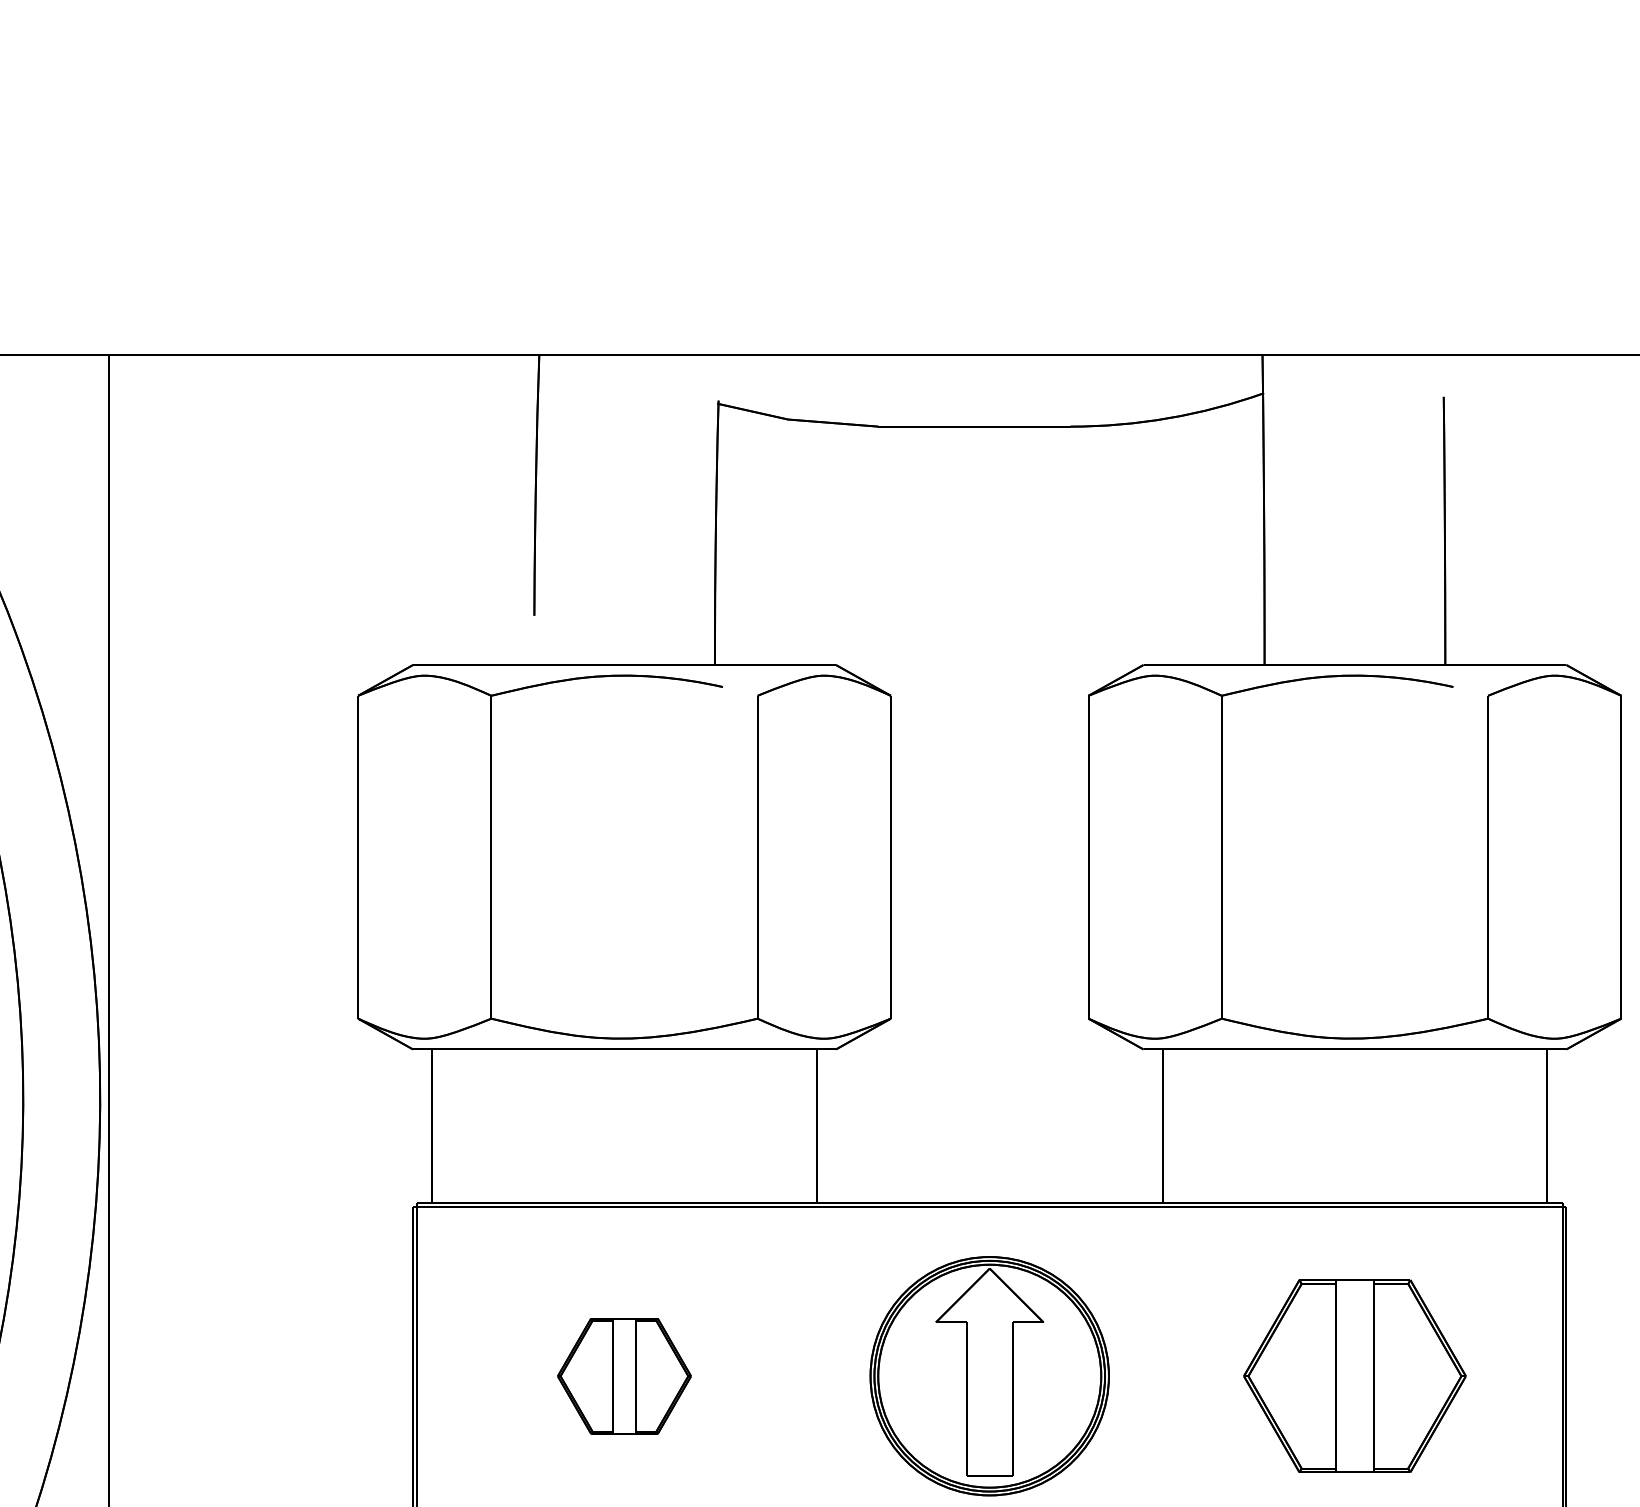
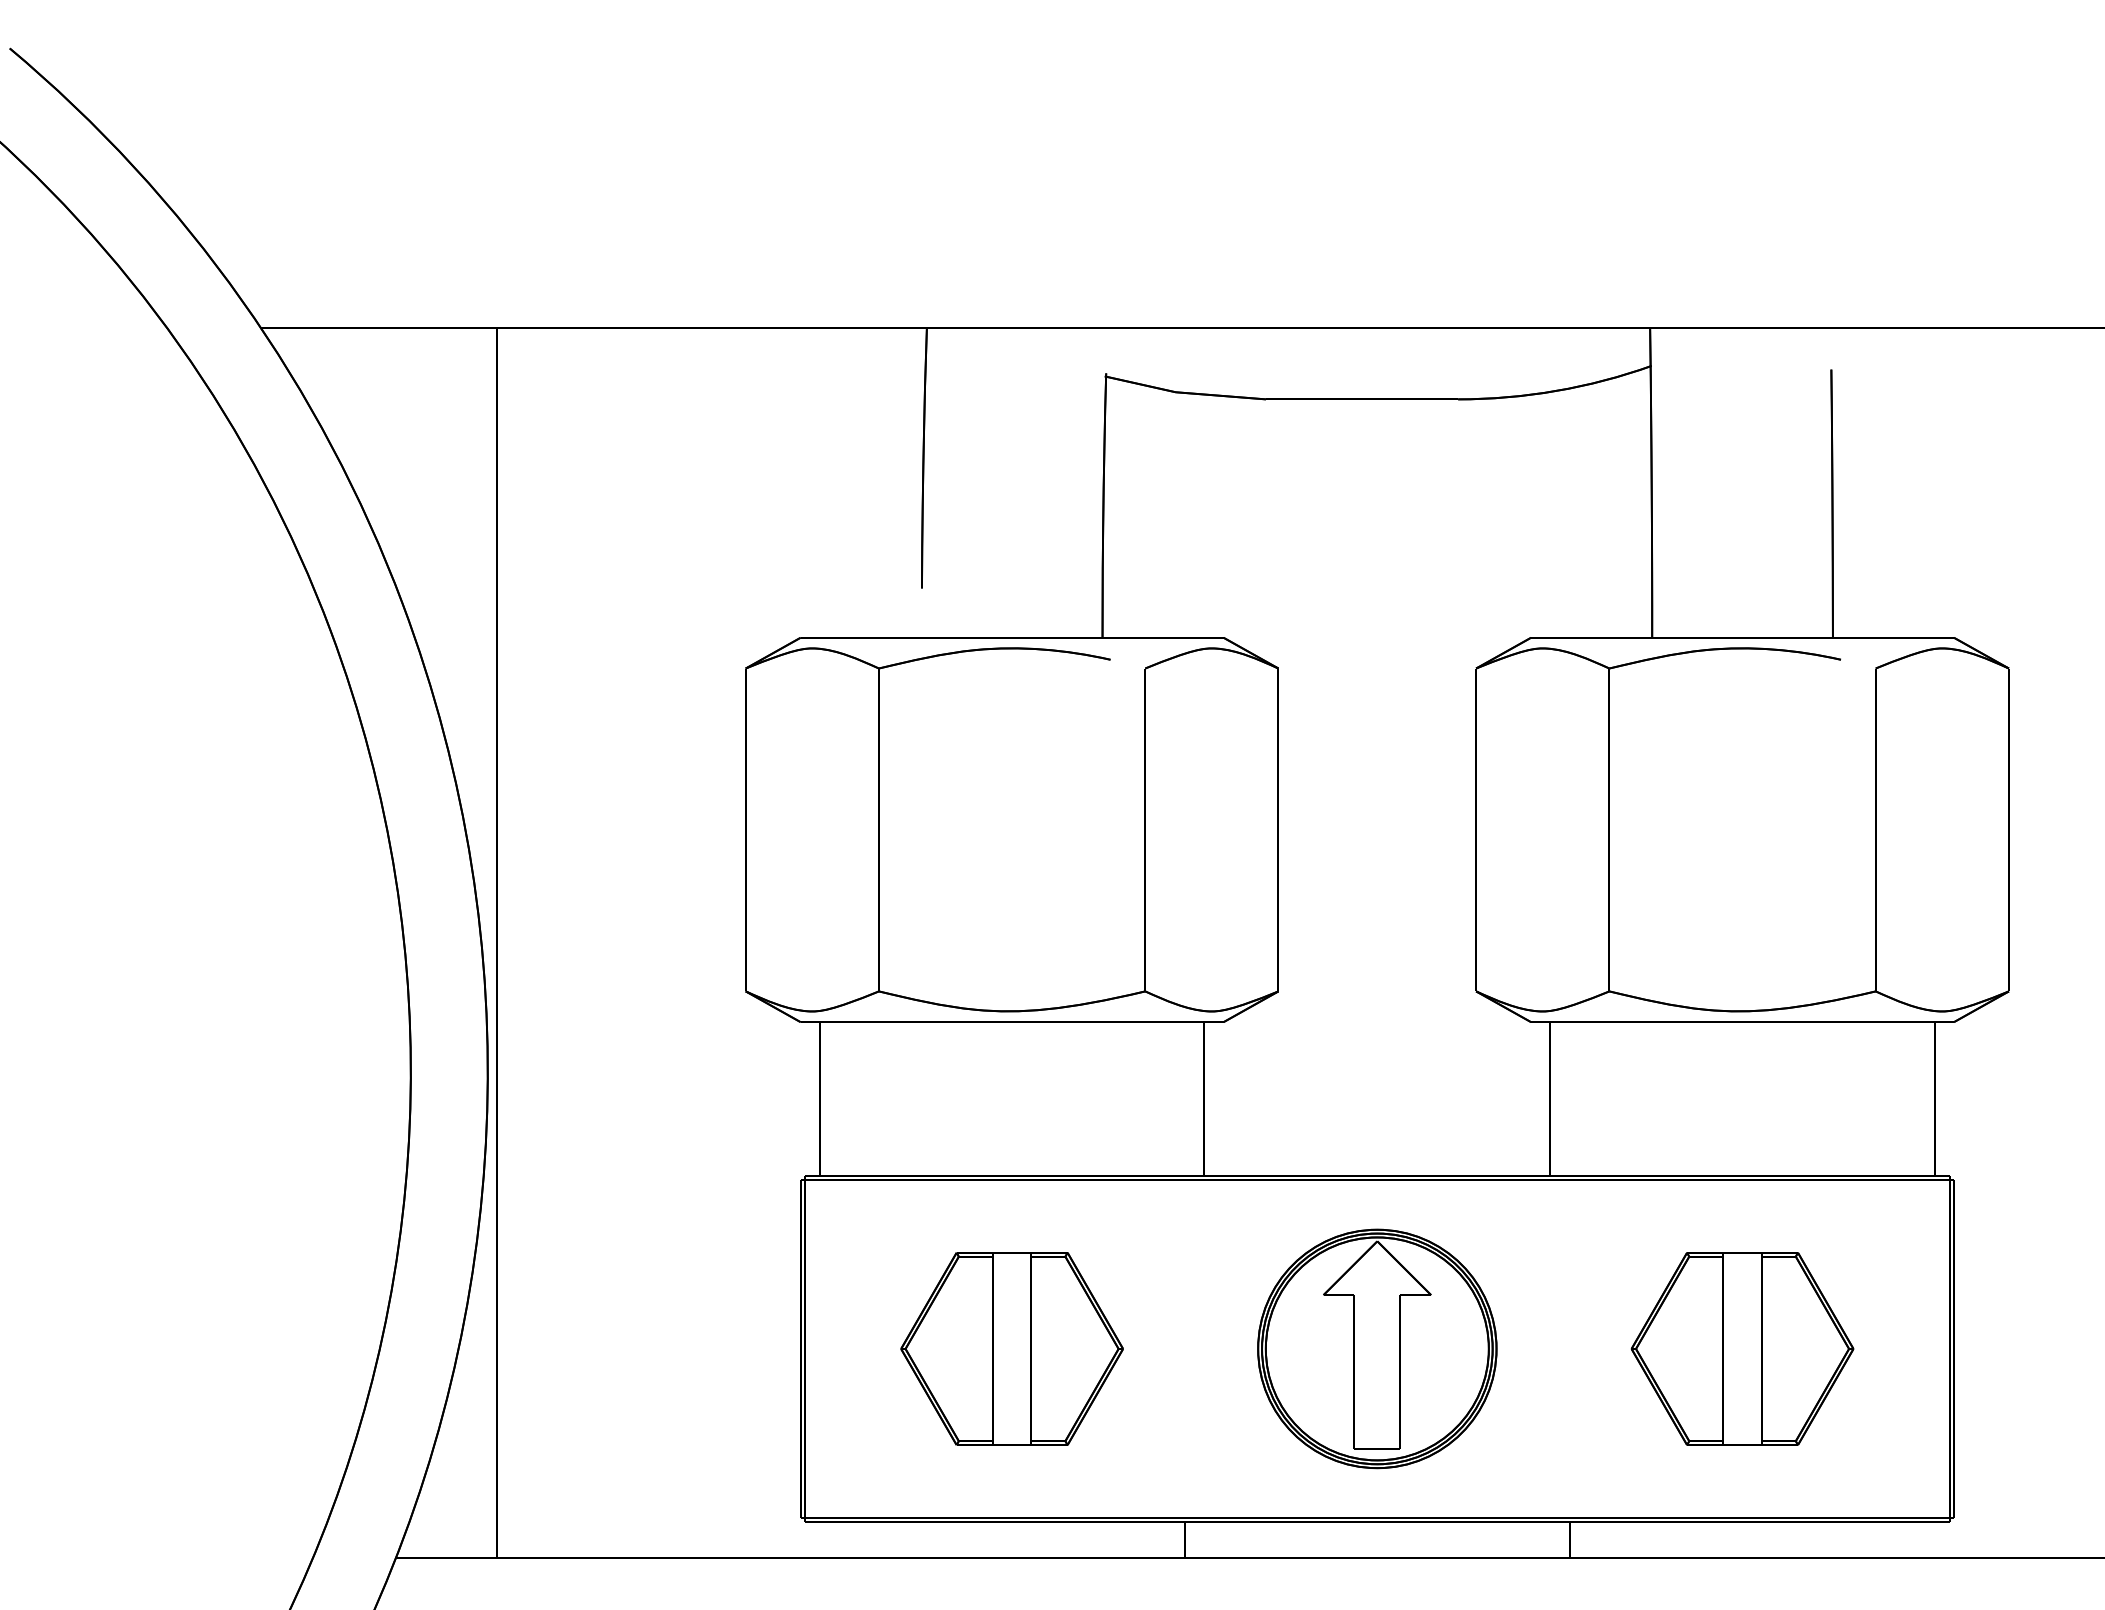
part: (623, 1375) -> (1011, 1348), size x1.67

